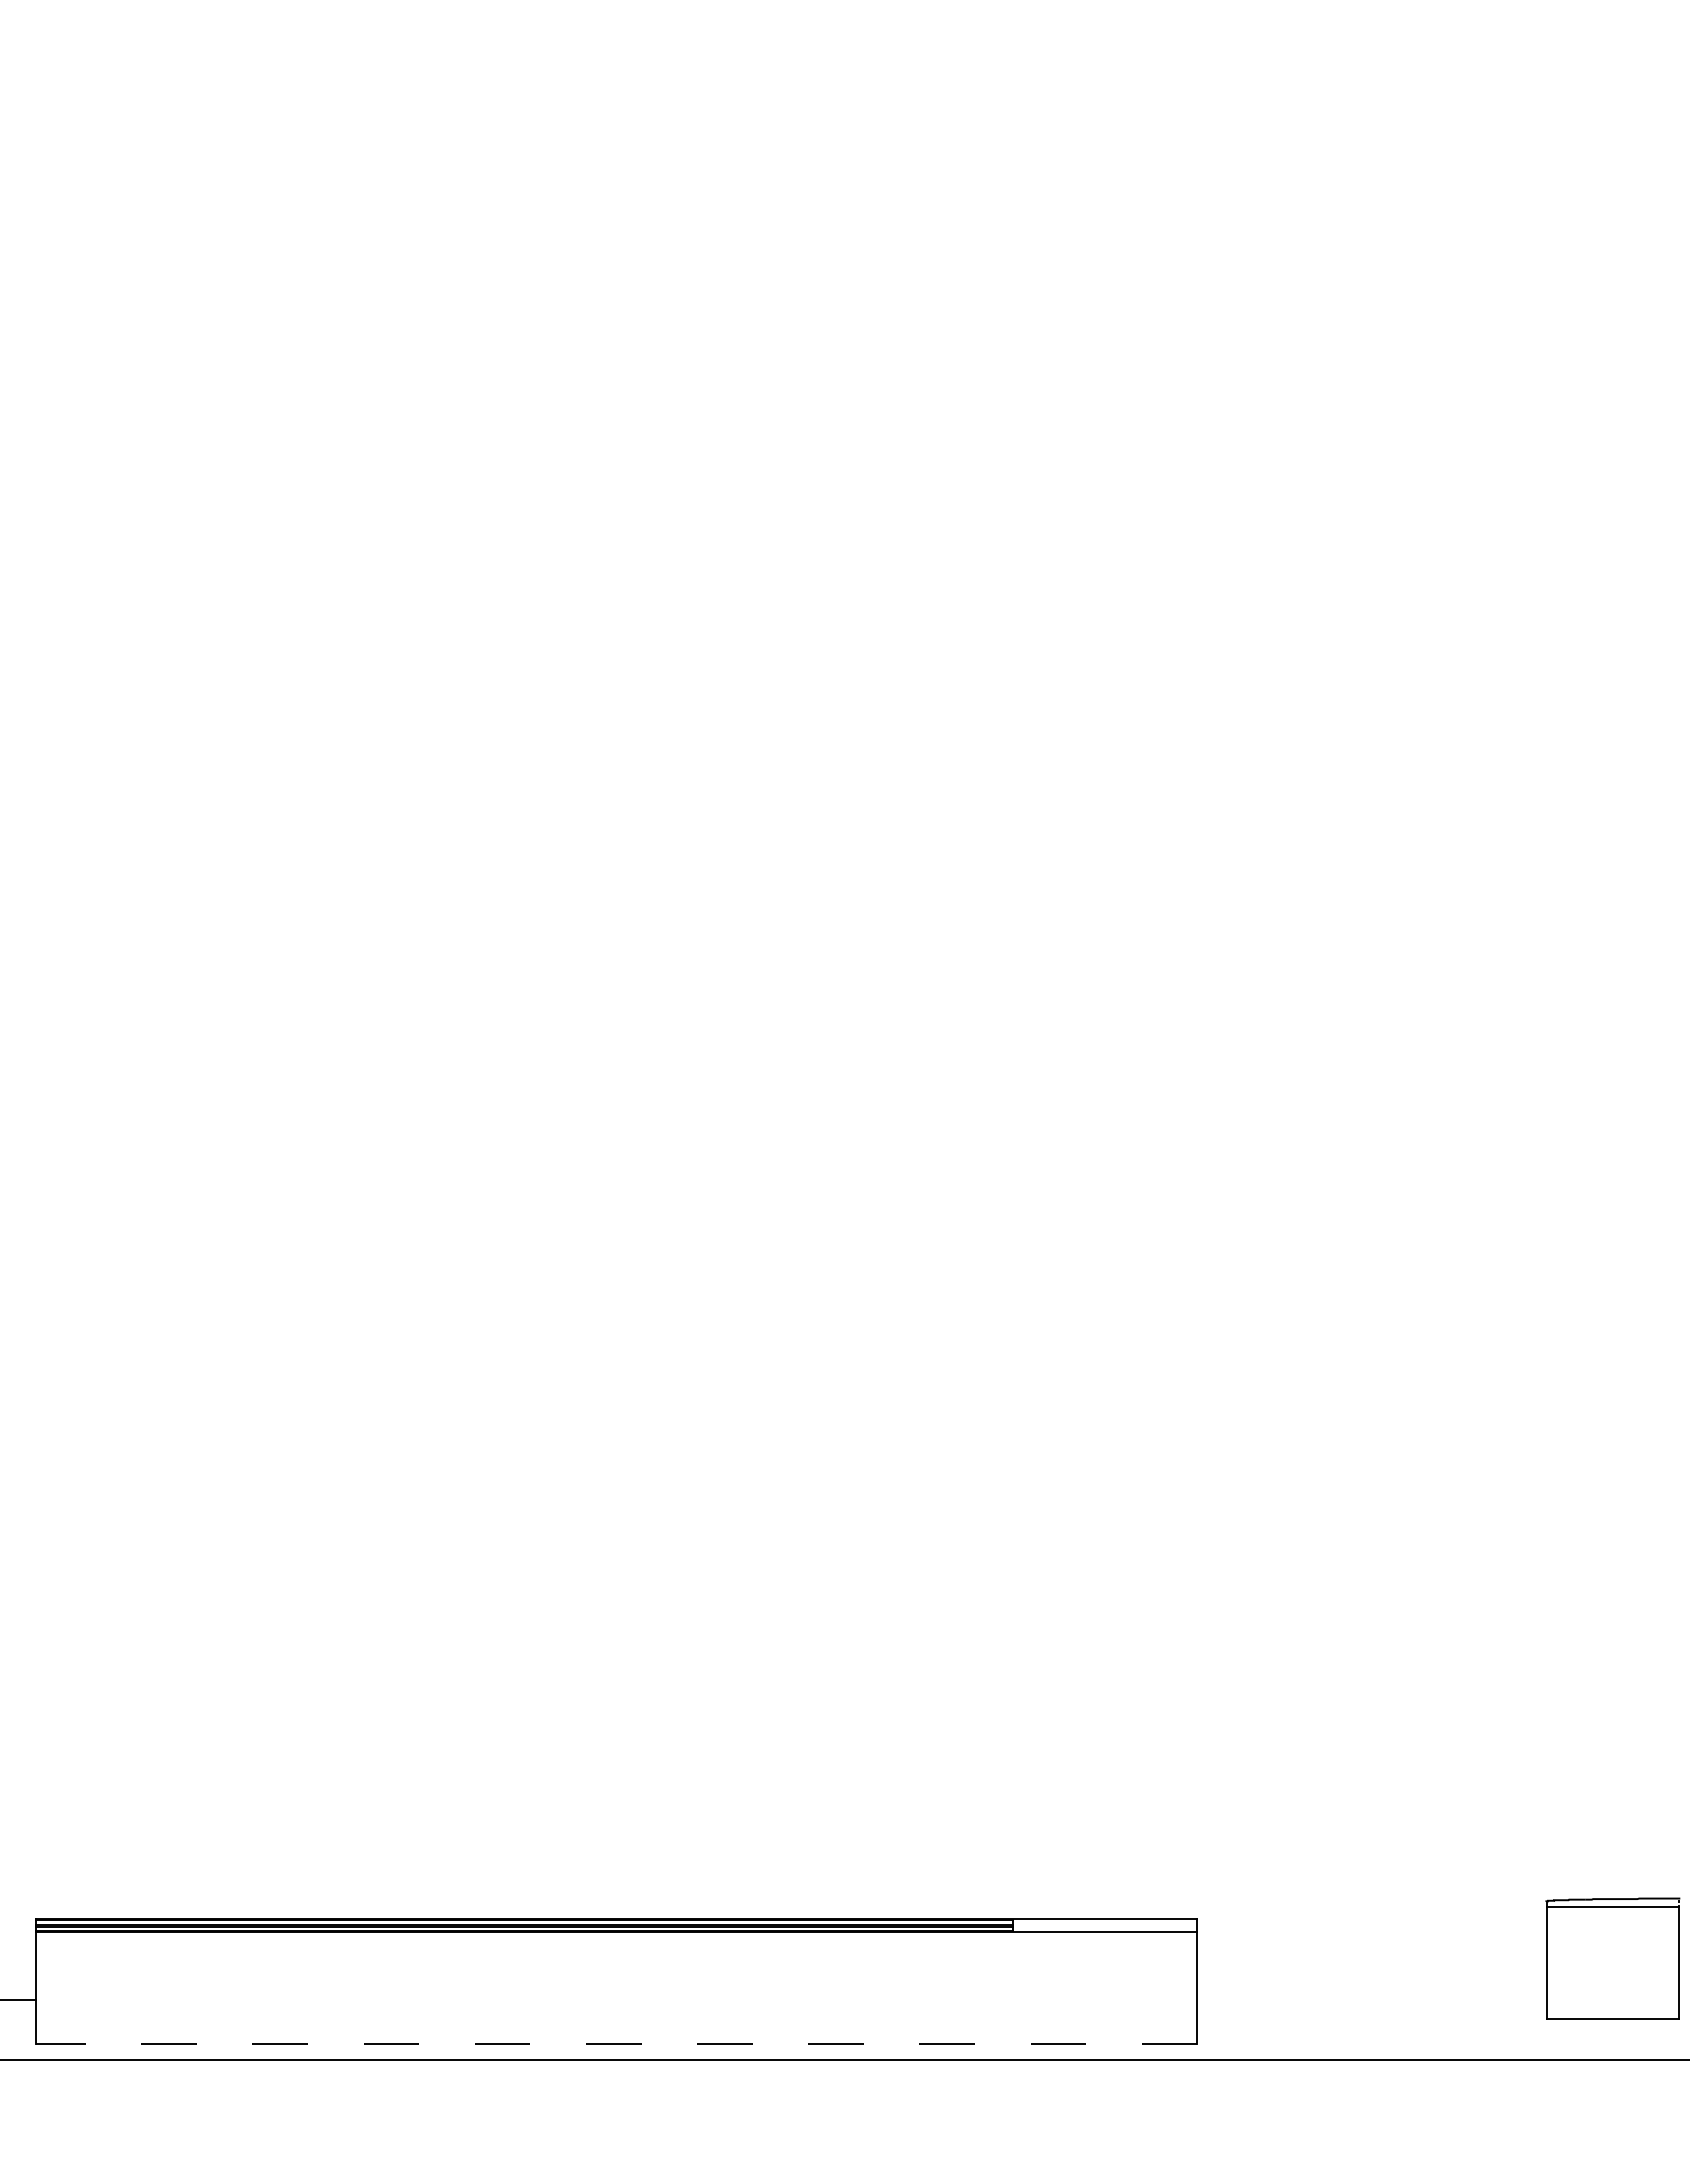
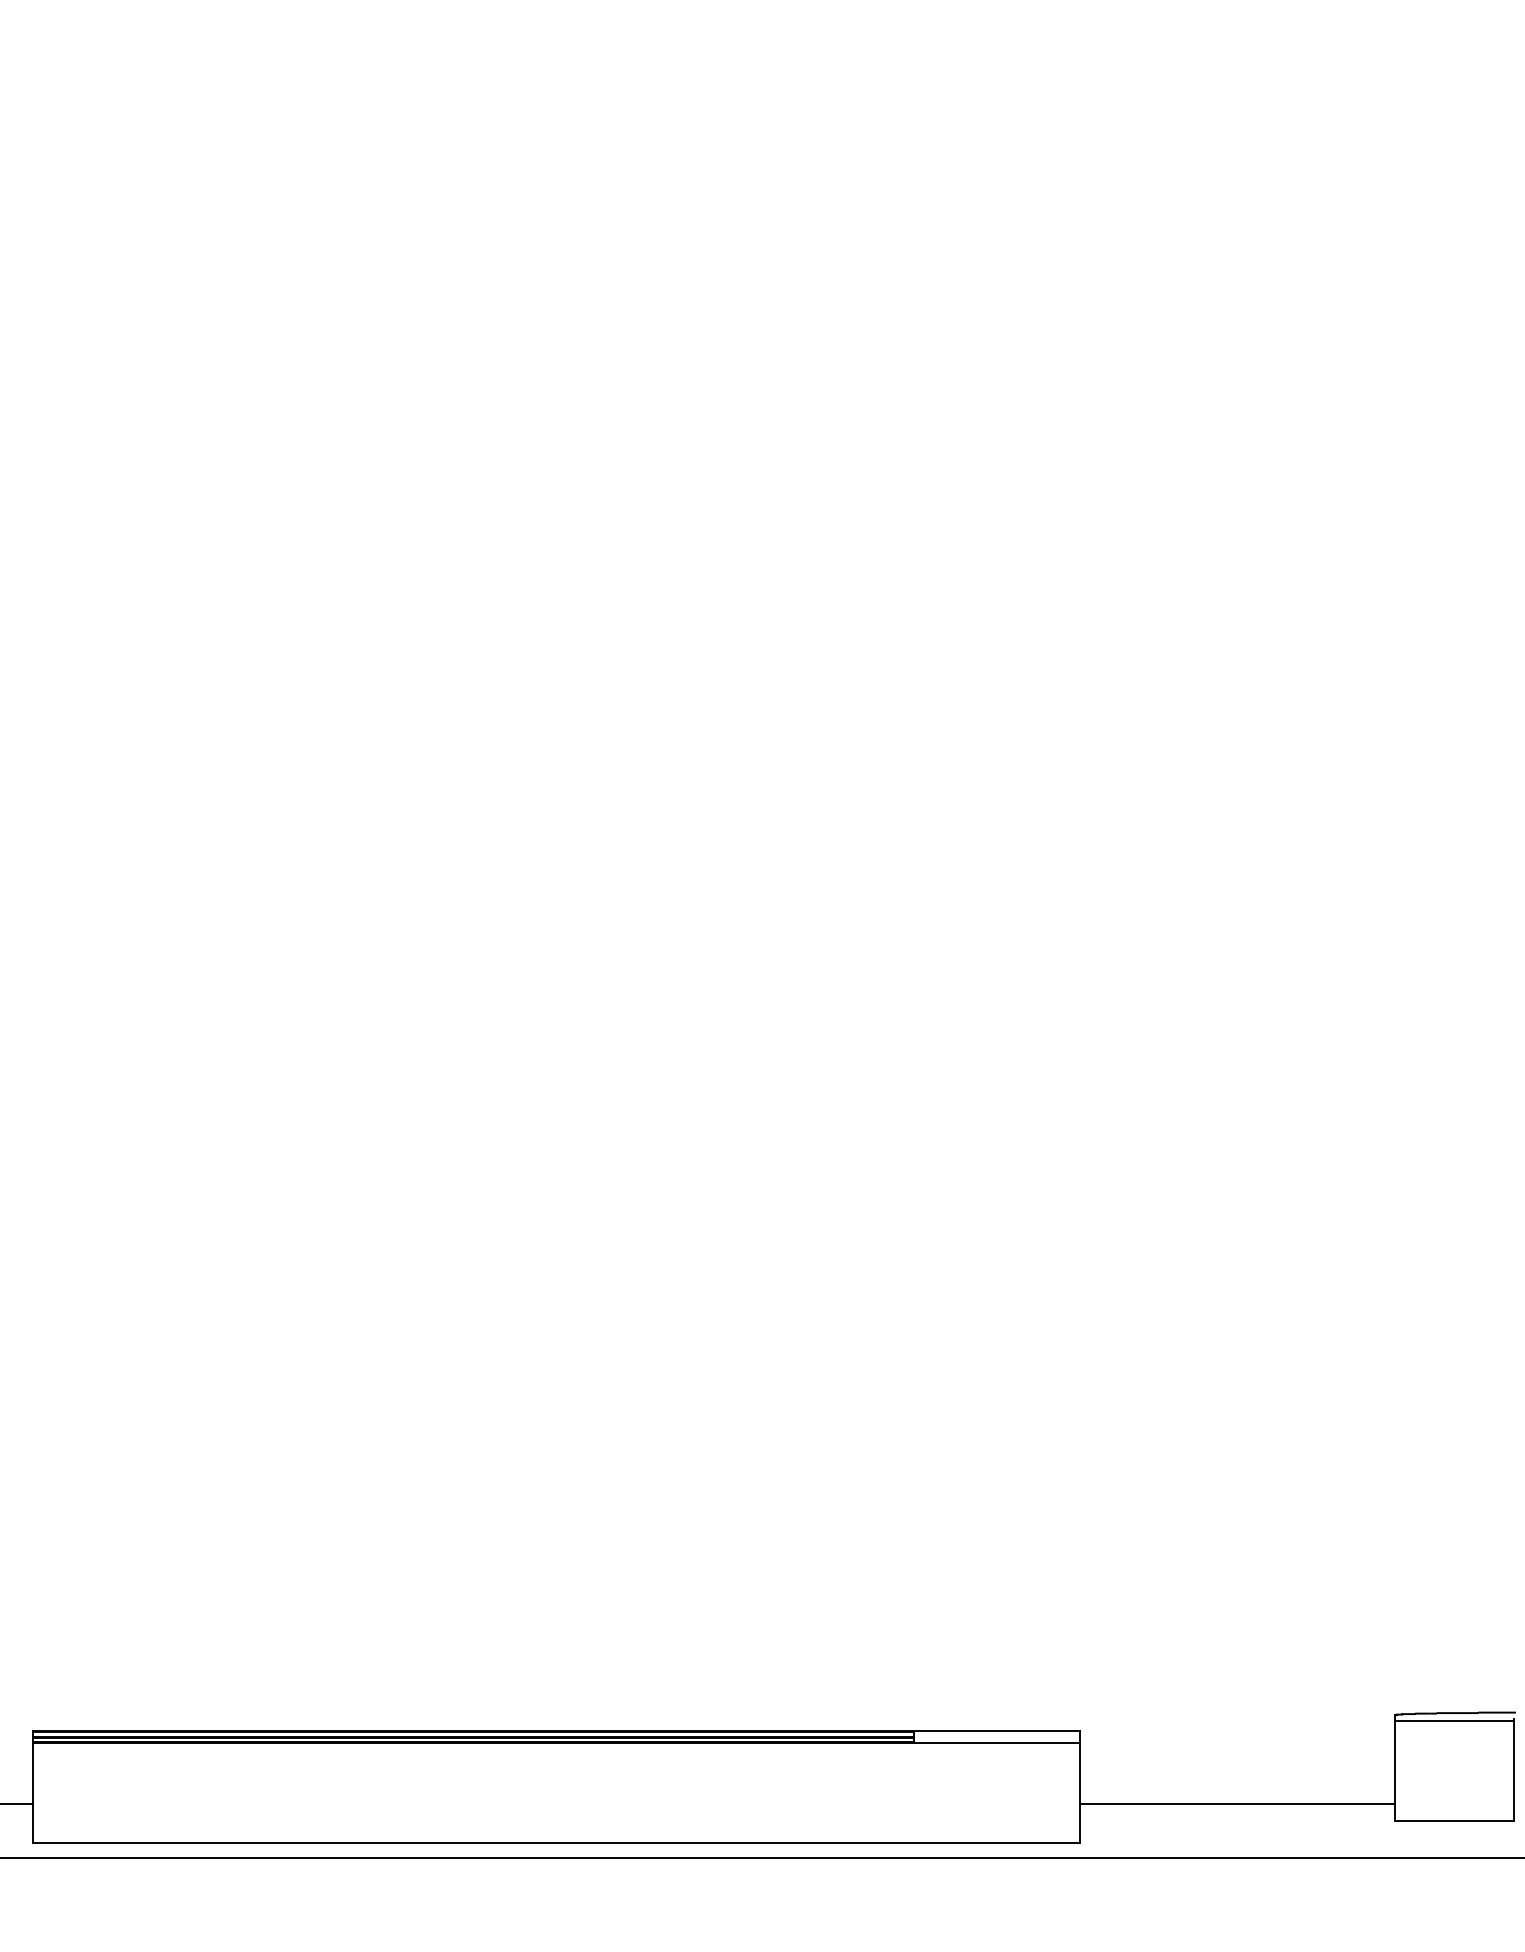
line: (1371, 2000) -> (1237, 1804), added
line: (616, 2043) -> (556, 1843), dashed -> solid

